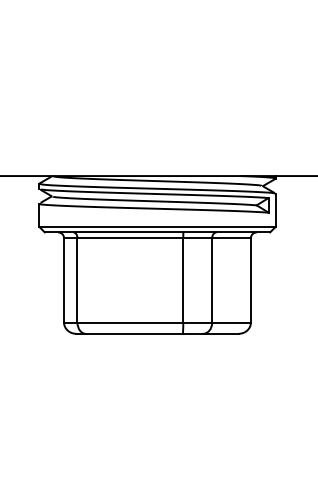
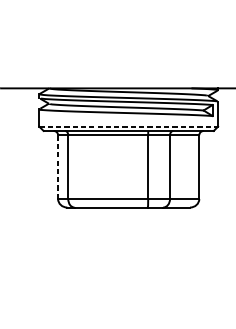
line: (158, 226) -> (129, 126), solid -> dashed
line: (64, 279) -> (58, 166), solid -> dashed

